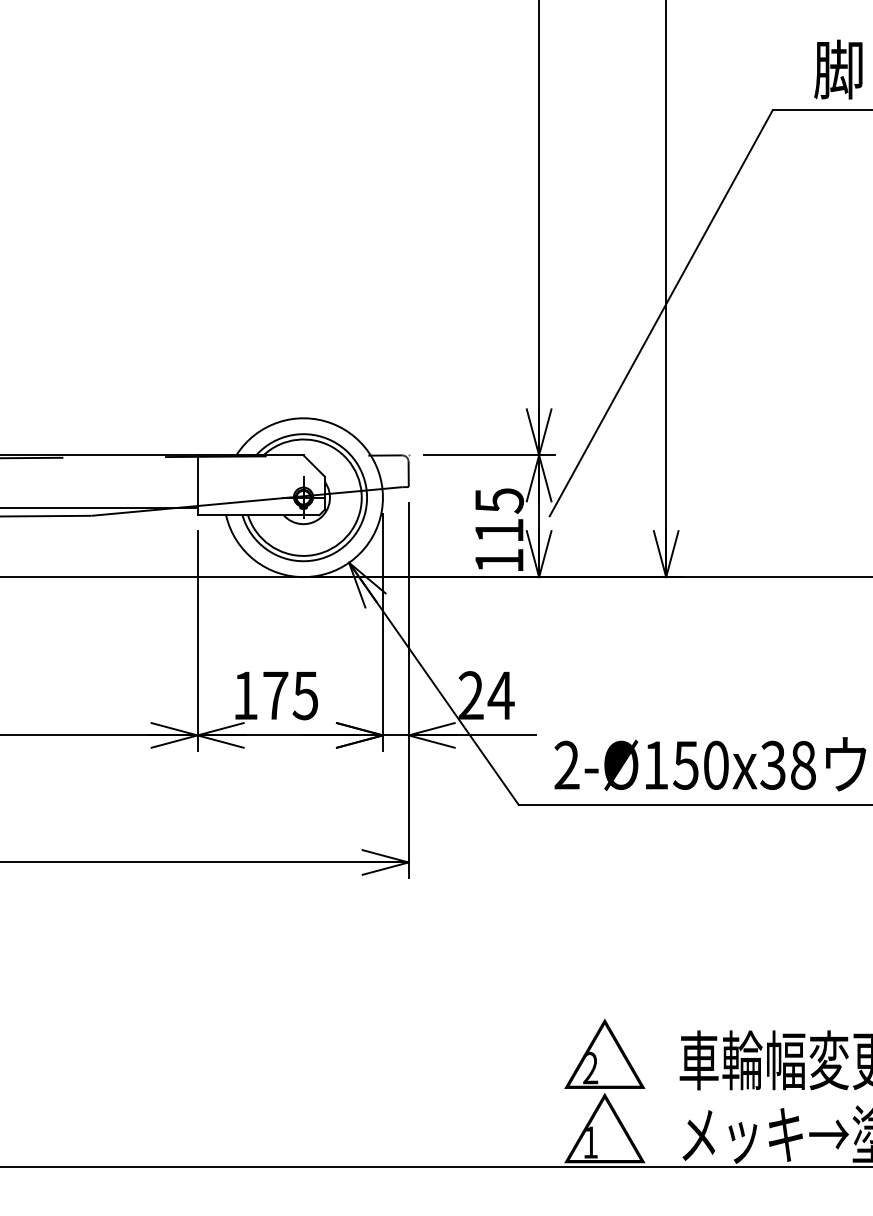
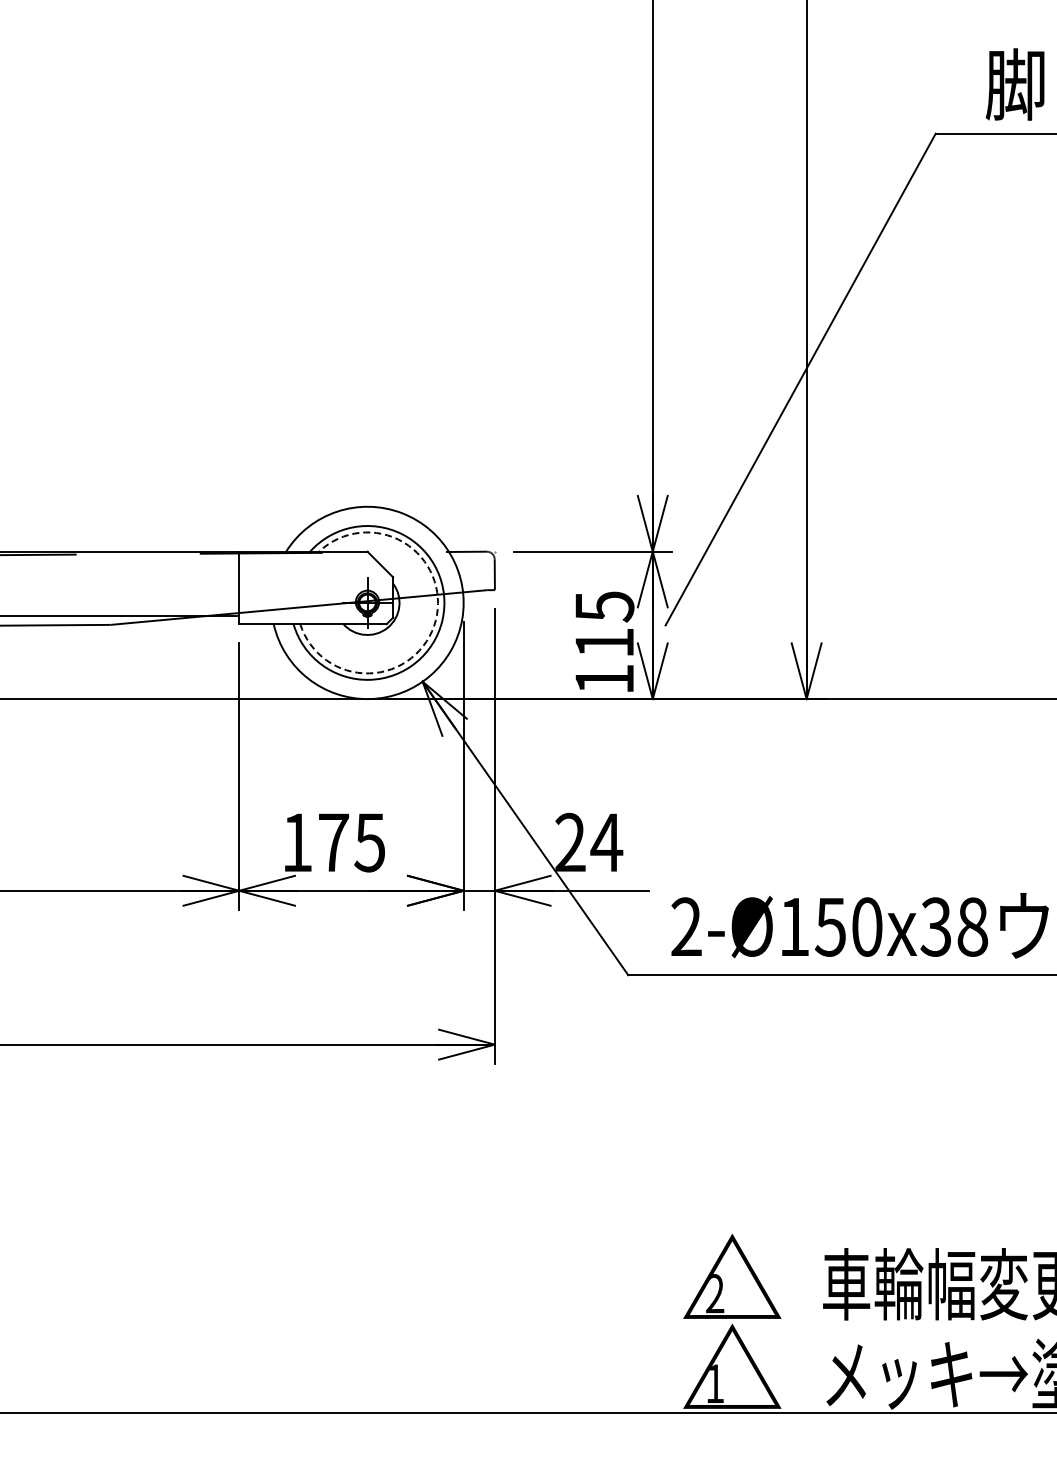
arc: (359, 512) -> (435, 620), solid -> dashed

